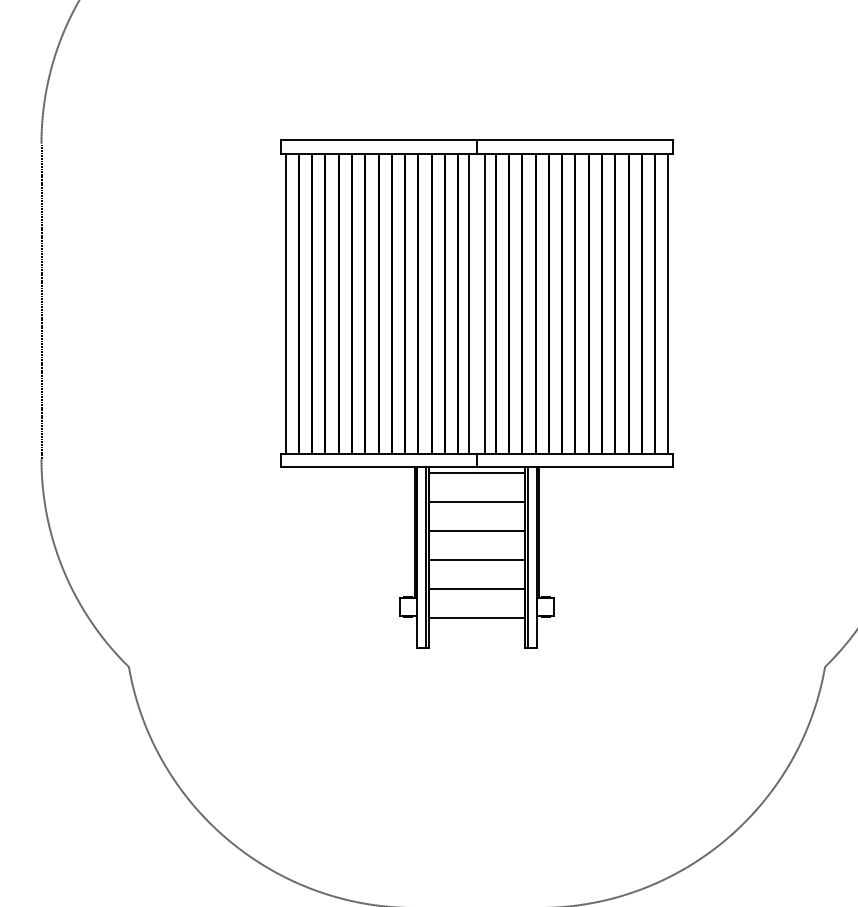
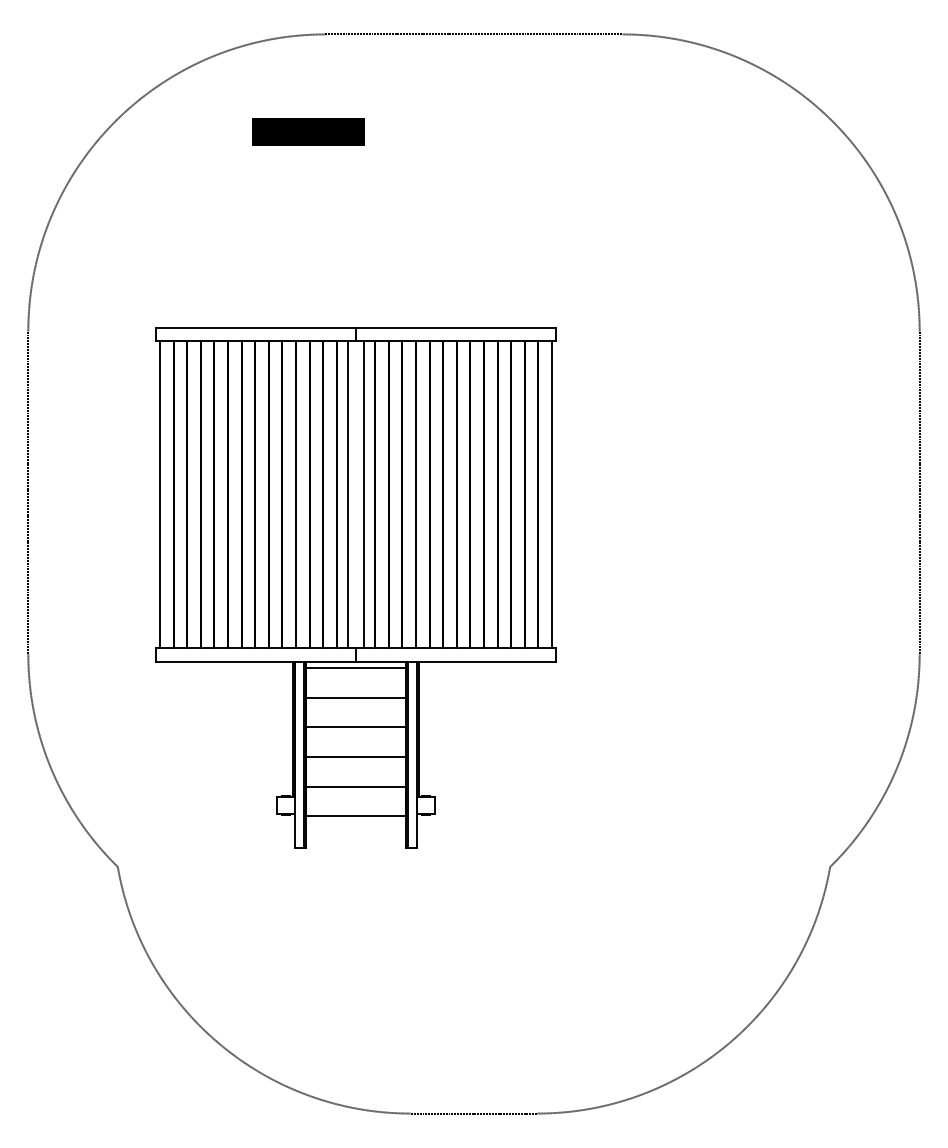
part: (476, 393) -> (355, 587), moved

